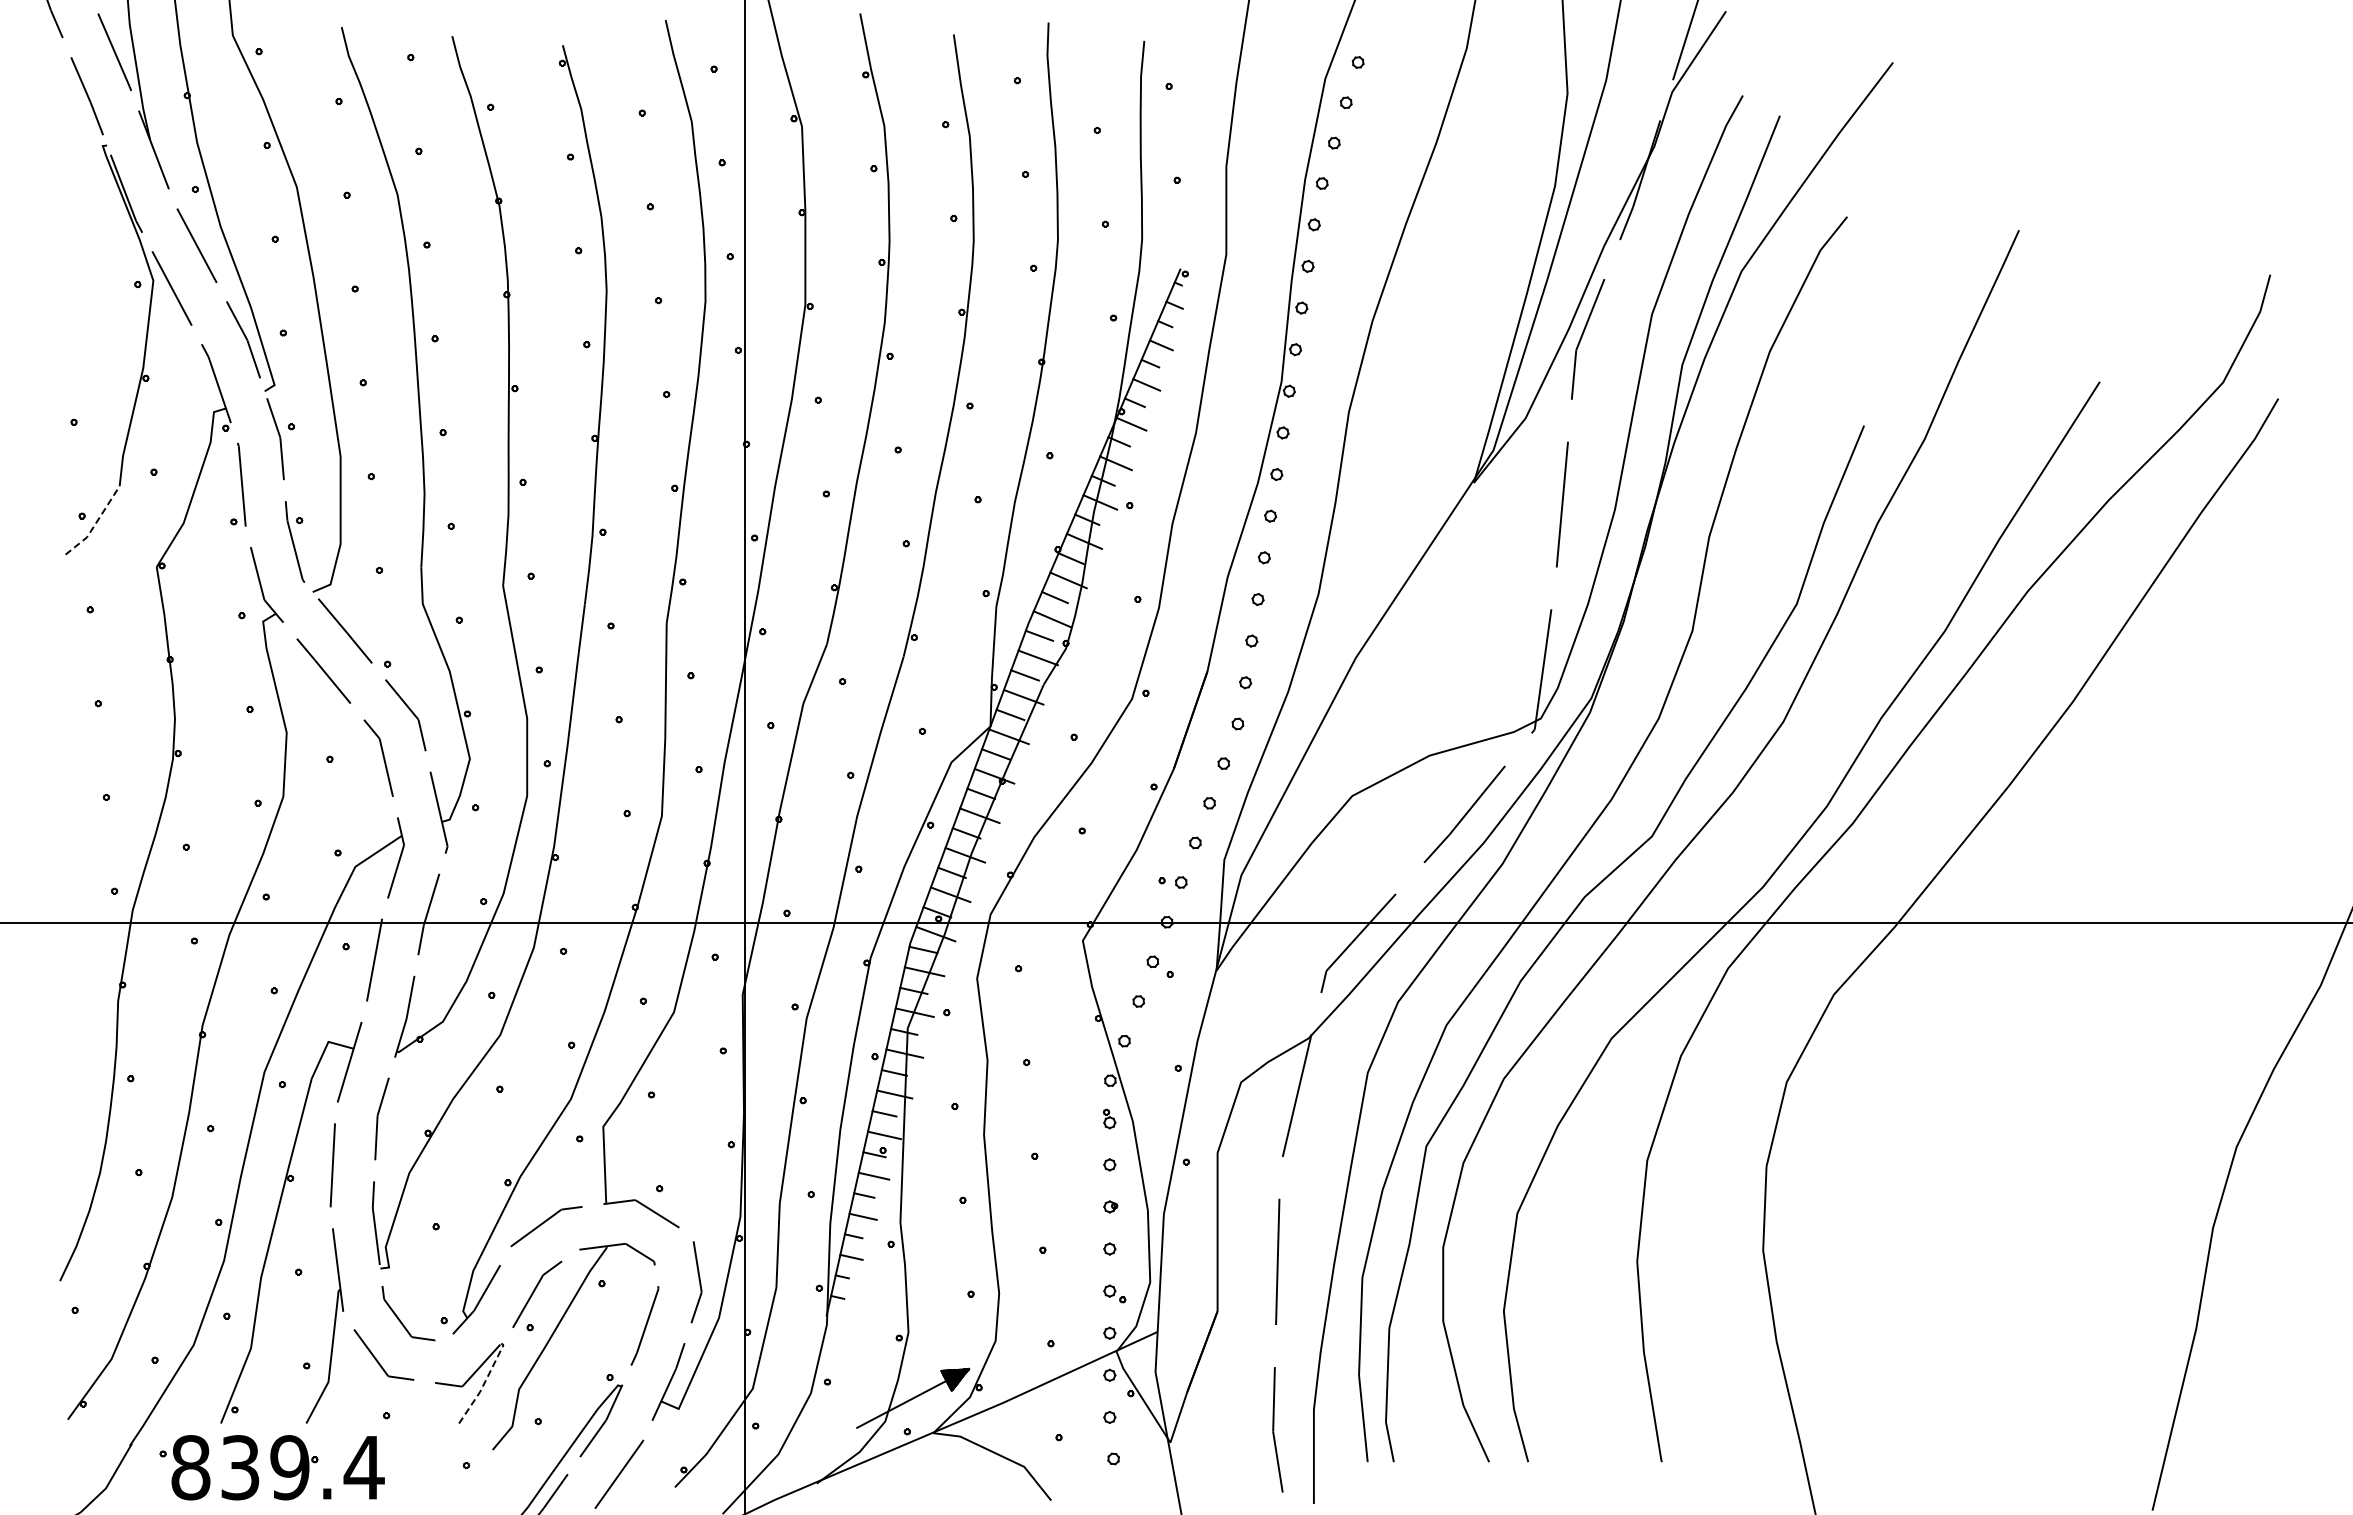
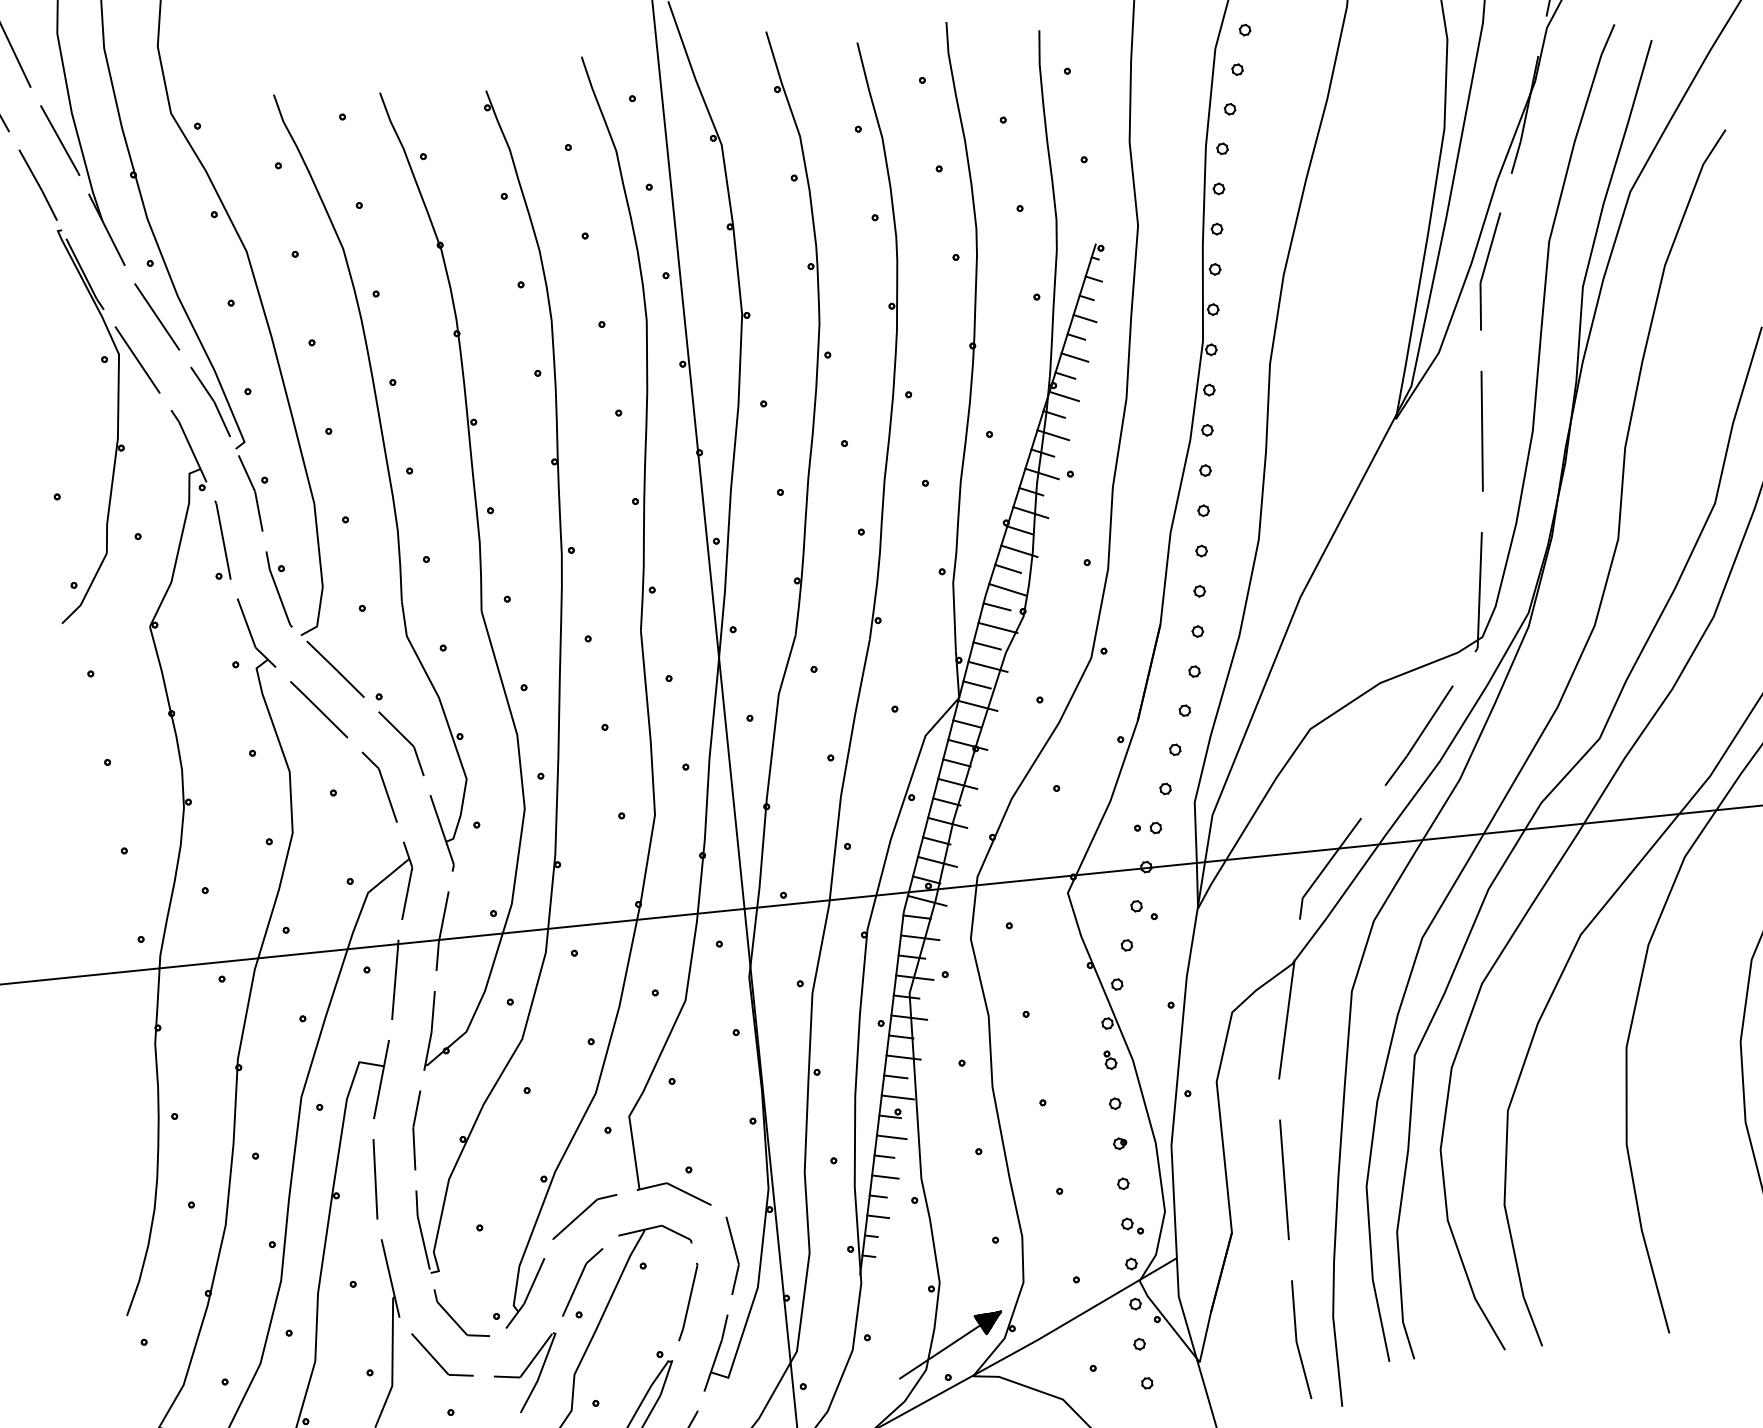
line: (95, 523) -> (87, 591), dashed -> solid
line: (484, 1384) -> (541, 1373), dashed -> solid

